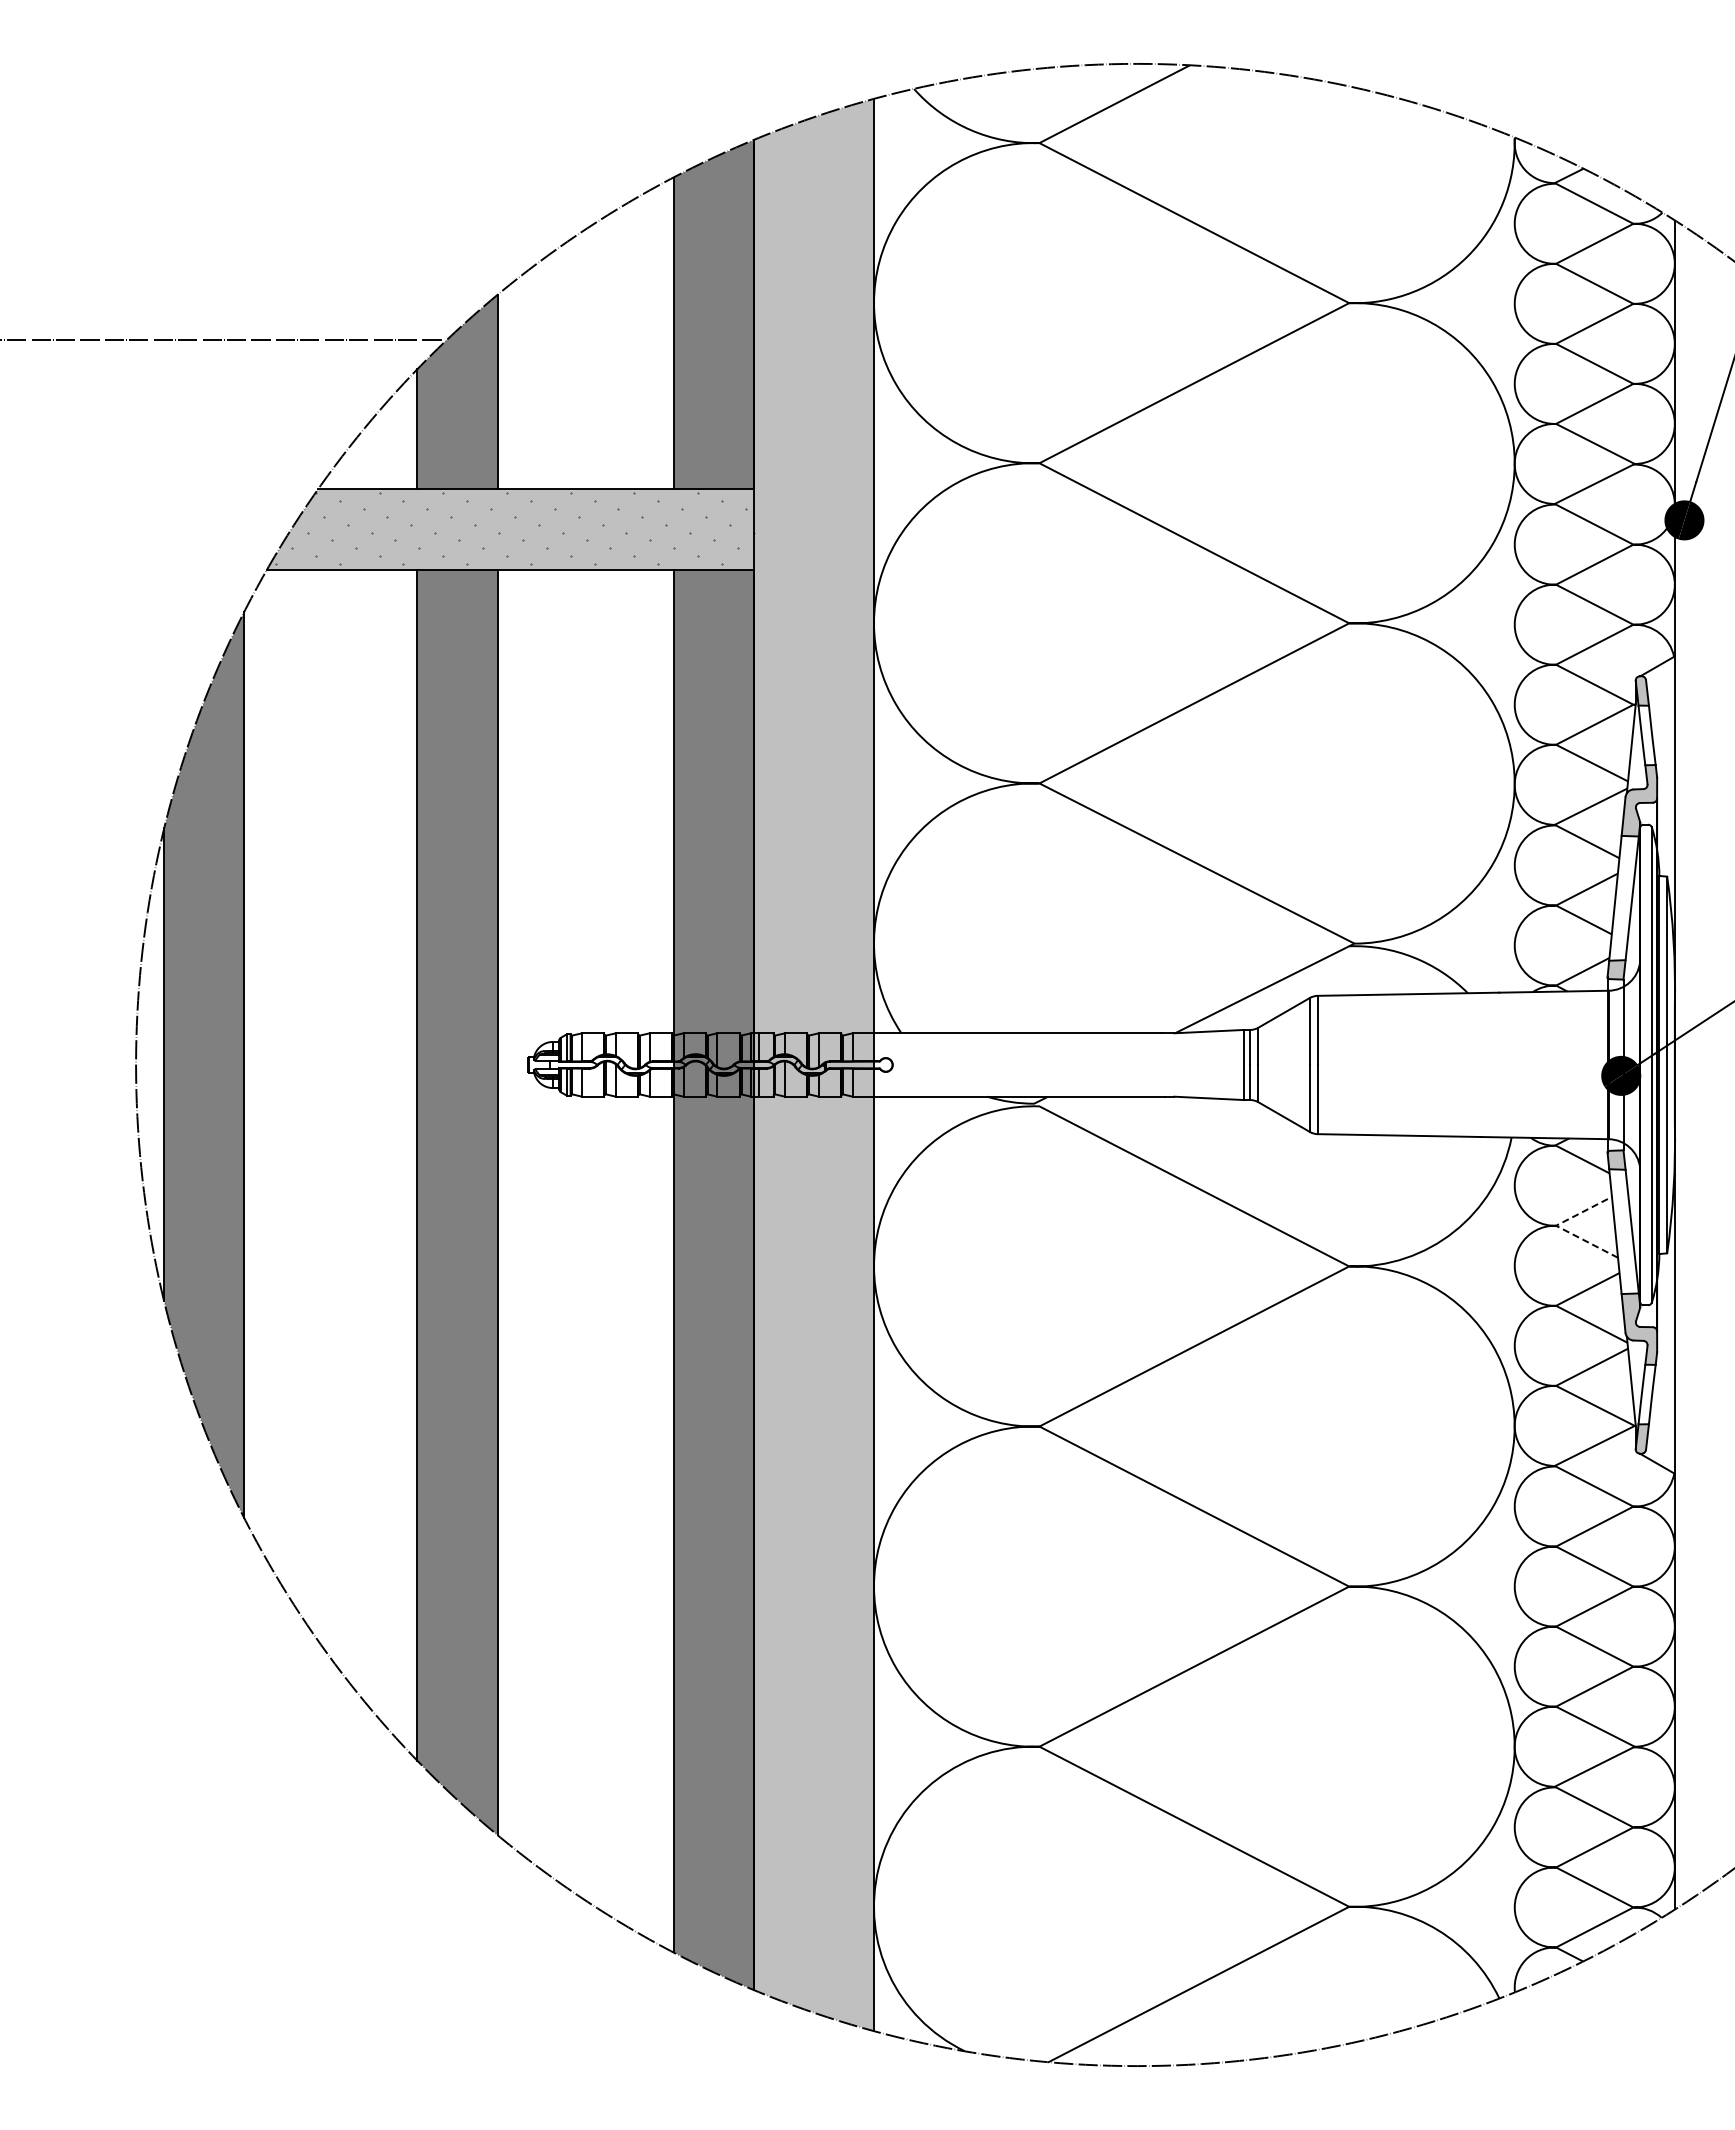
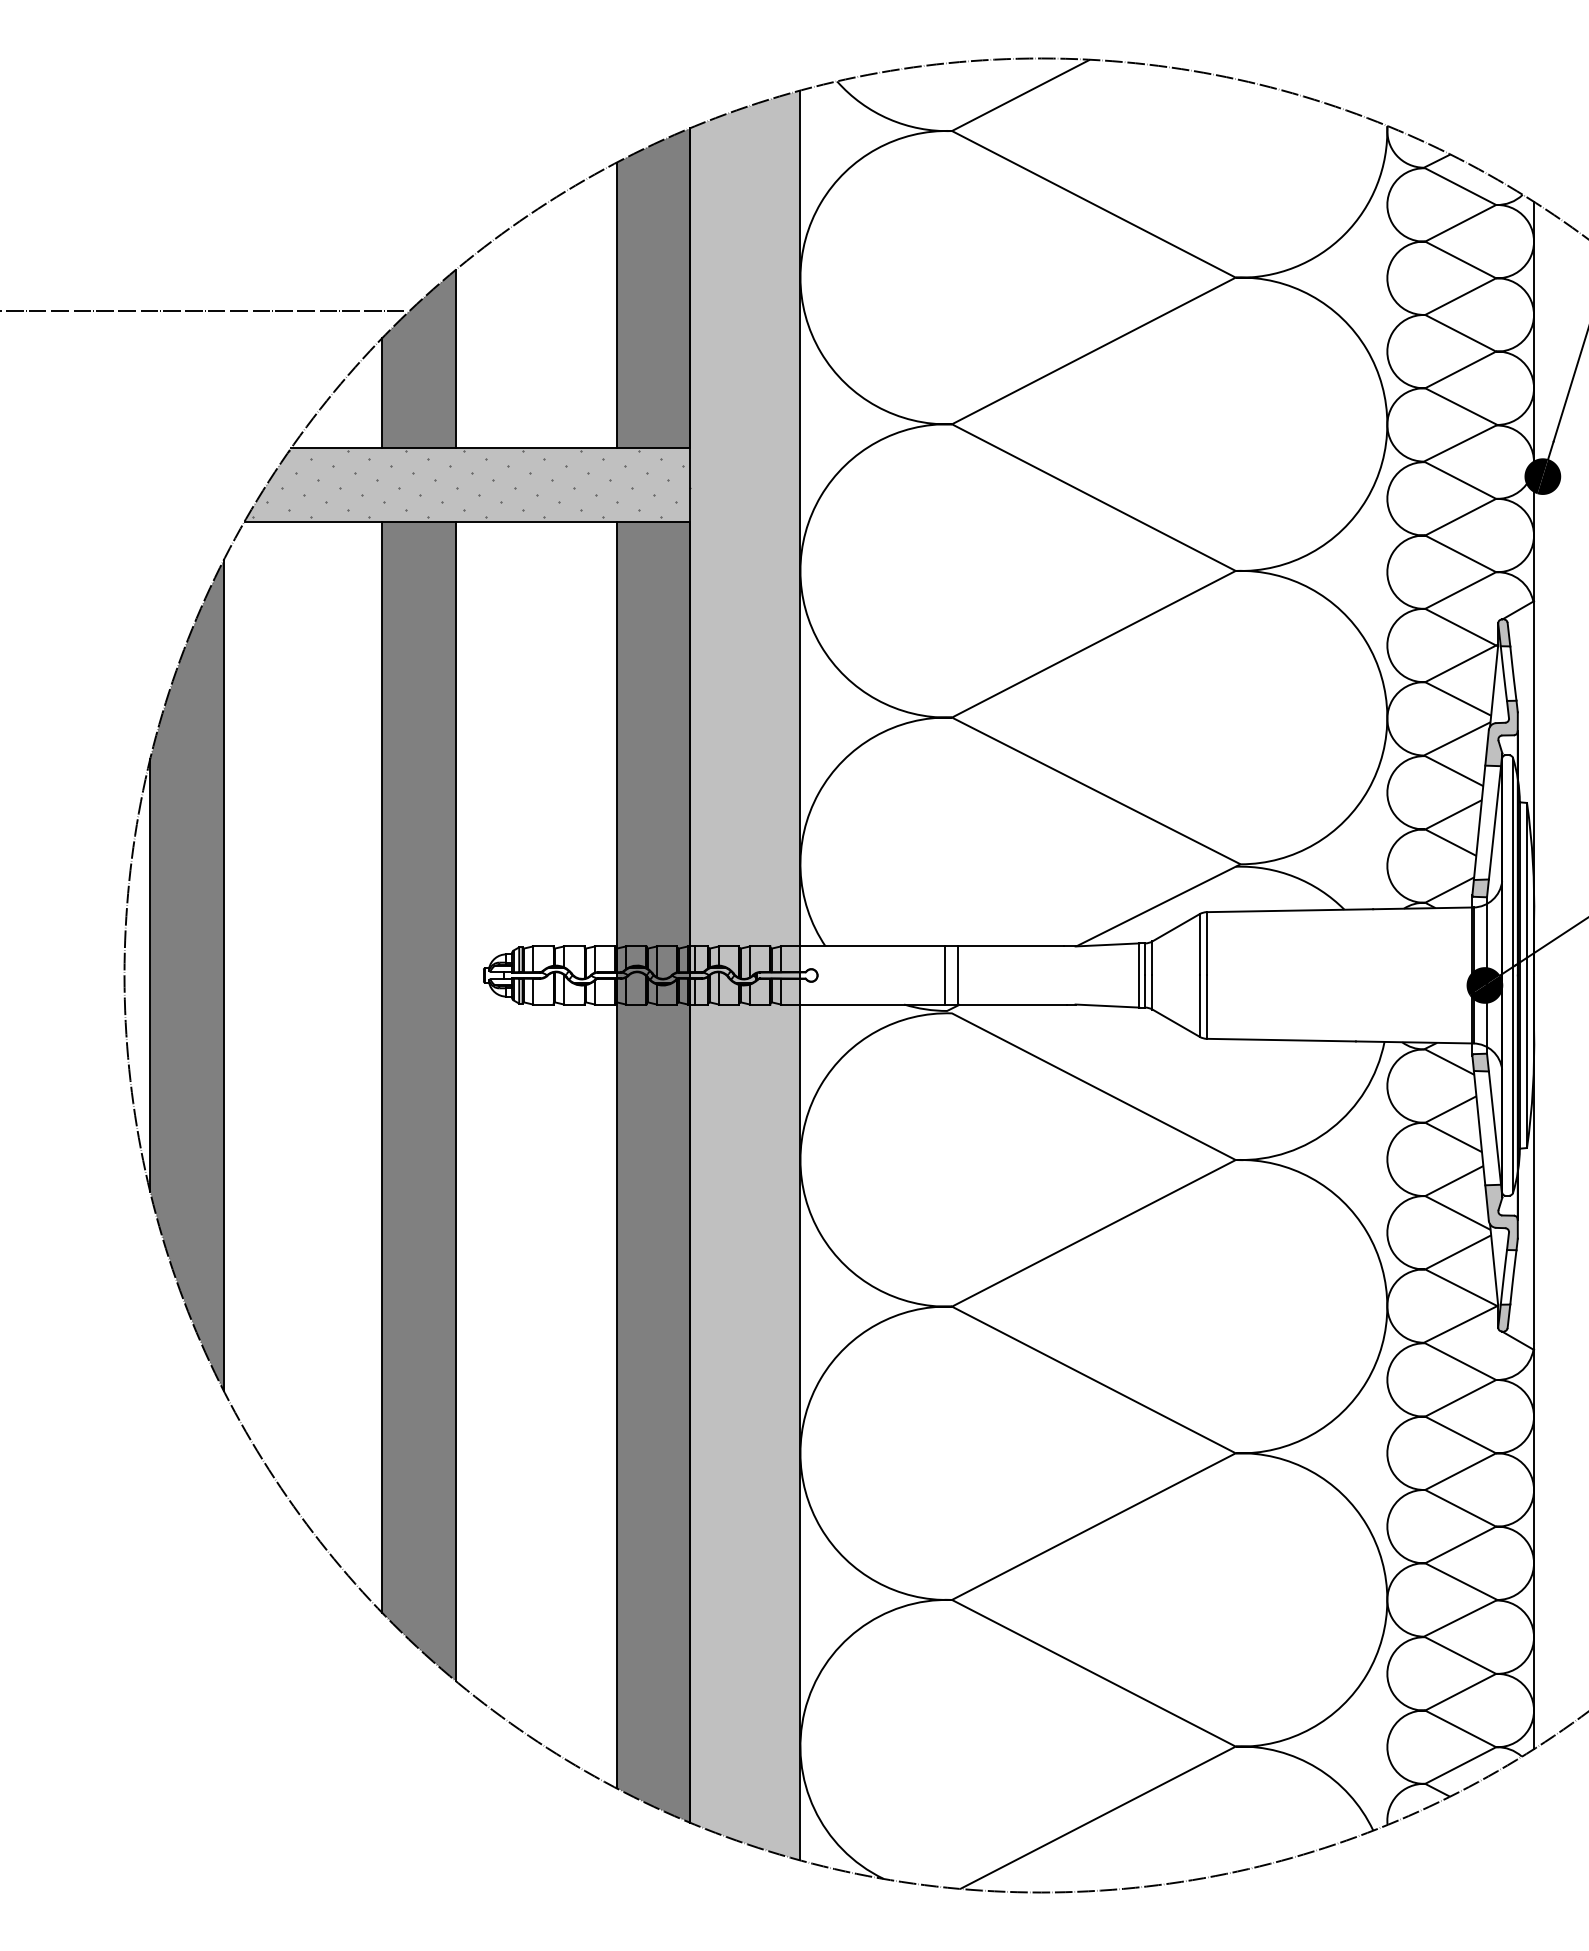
line: (1031, 1064) -> (944, 975), added
line: (1045, 1064) -> (957, 975), added
line: (1558, 1227) -> (1427, 1124), dashed -> solid

